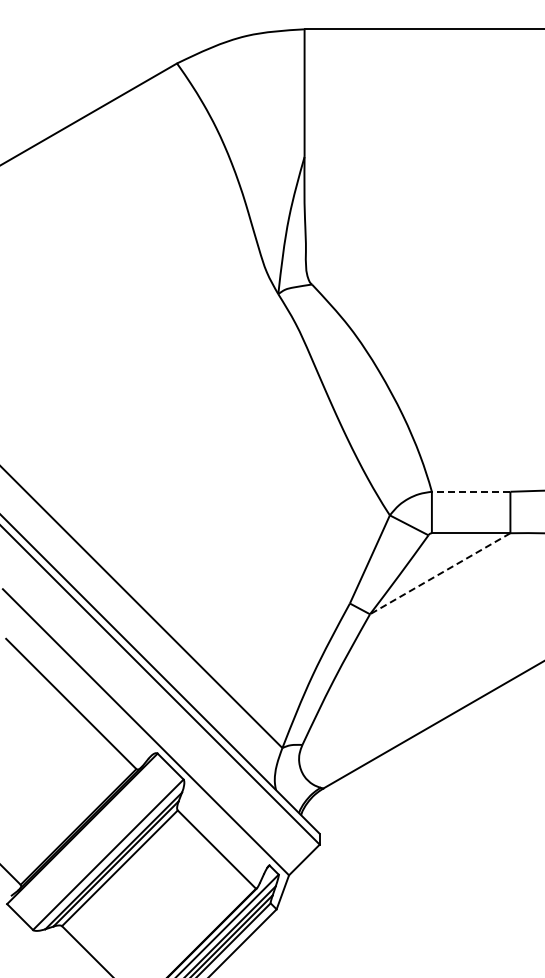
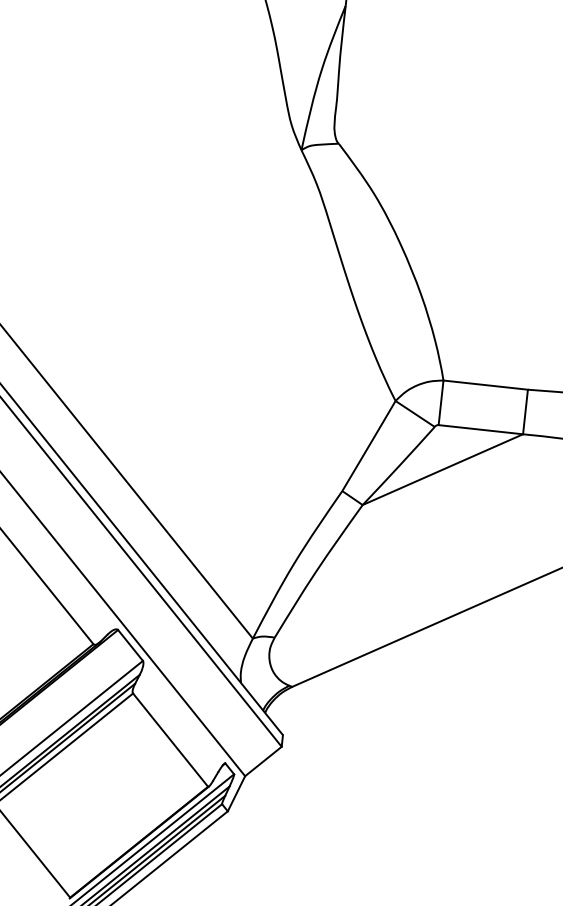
line: (470, 491) -> (485, 384), dashed -> solid
line: (439, 574) -> (442, 470), dashed -> solid

